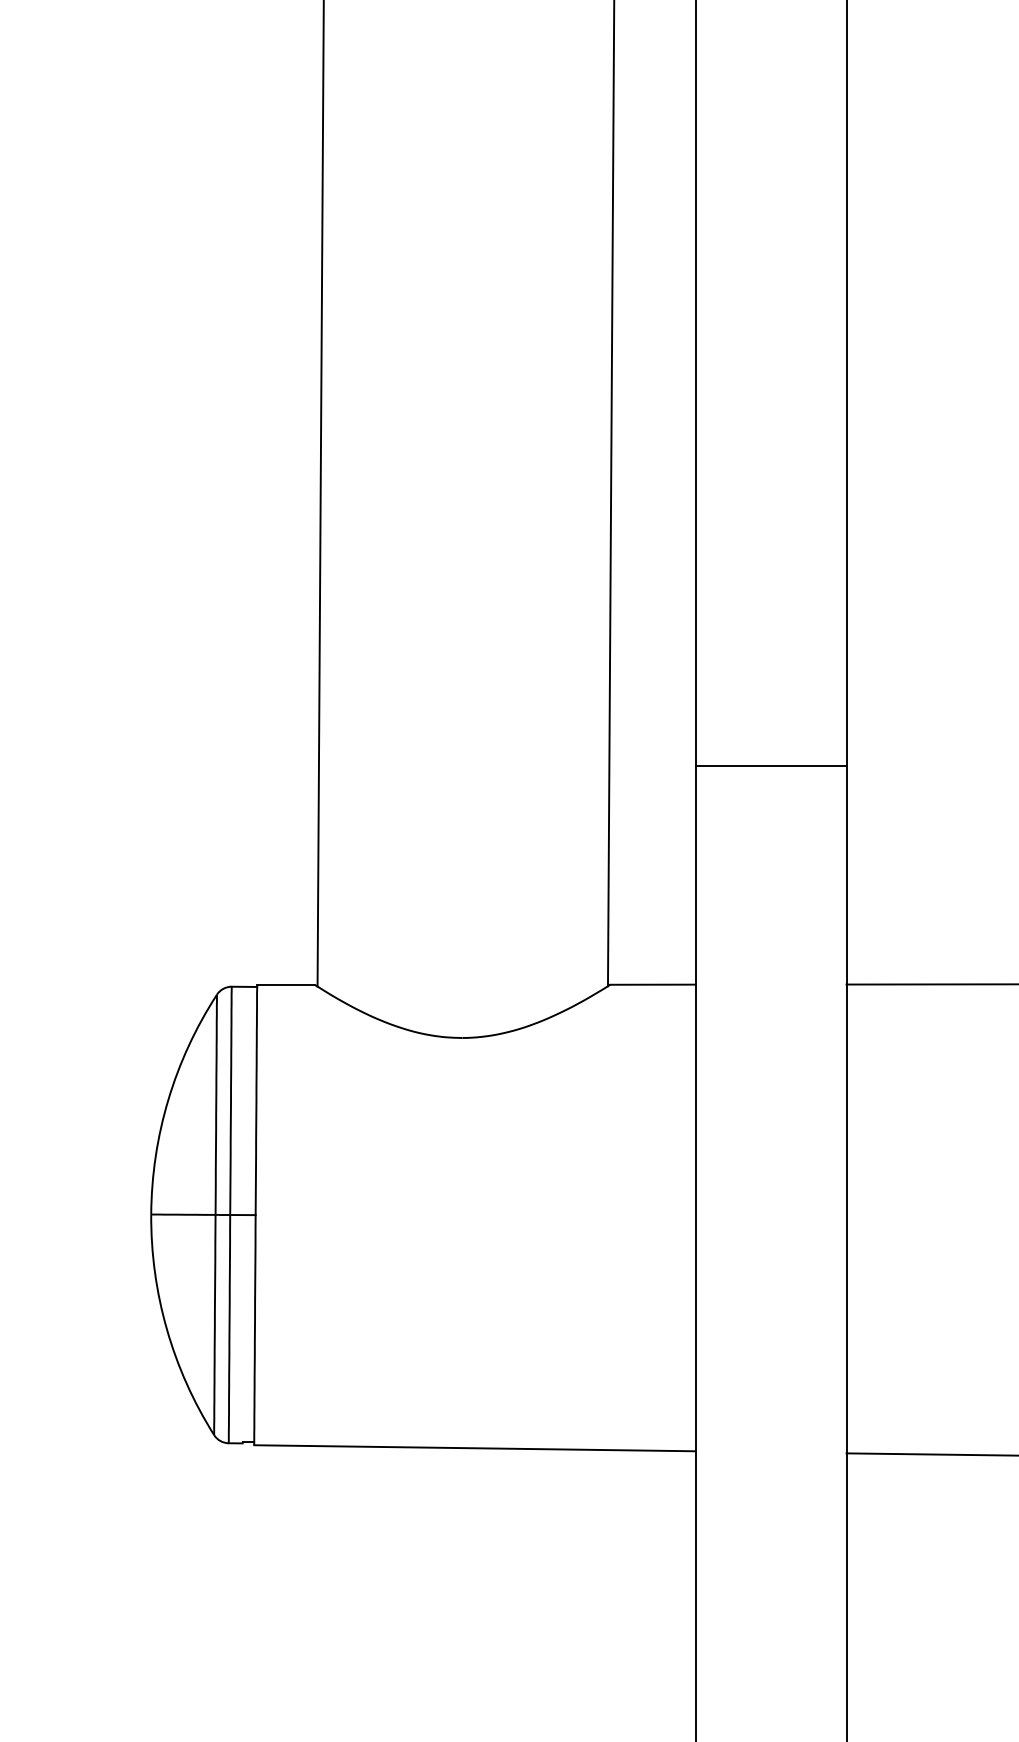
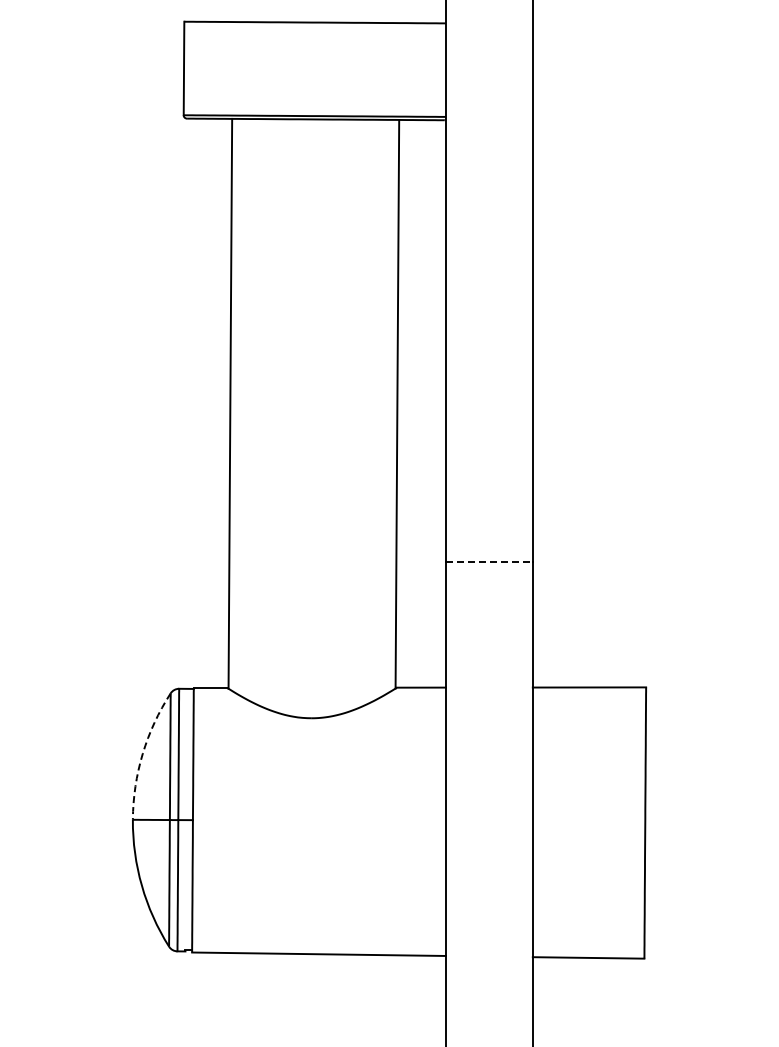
line: (771, 765) -> (489, 561), solid -> dashed
arc: (167, 1099) -> (142, 753), solid -> dashed

